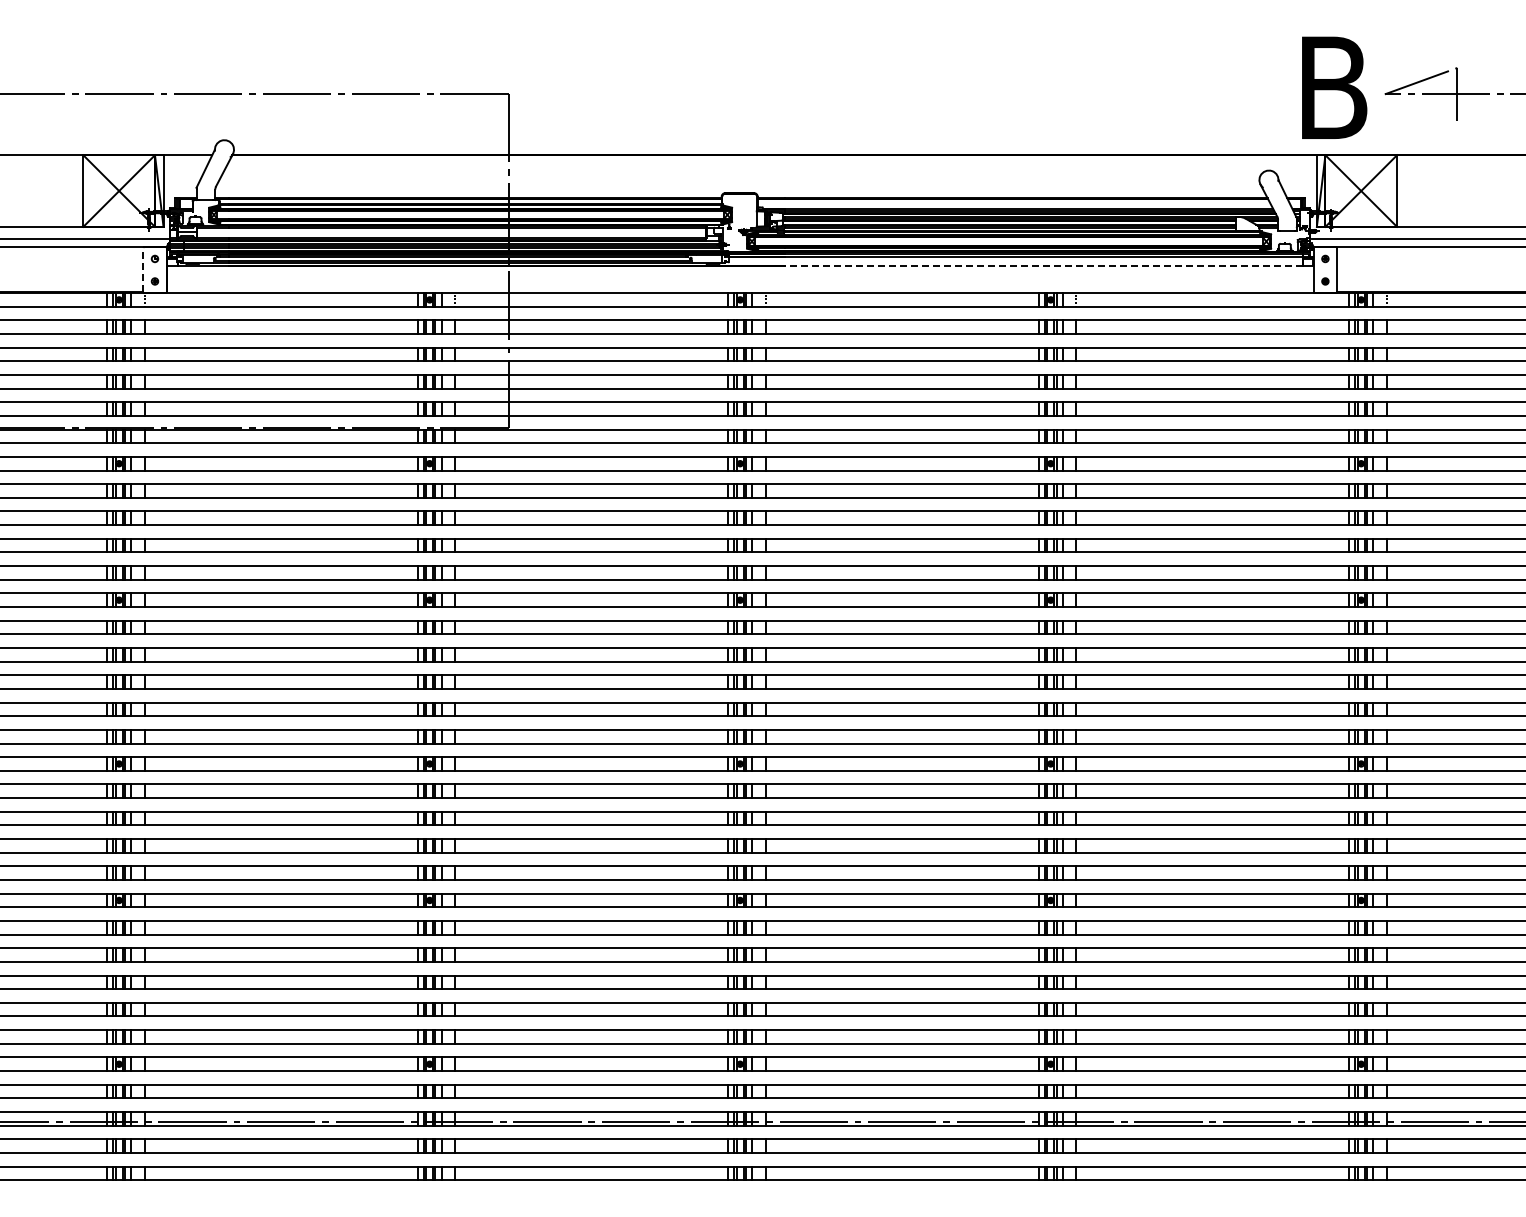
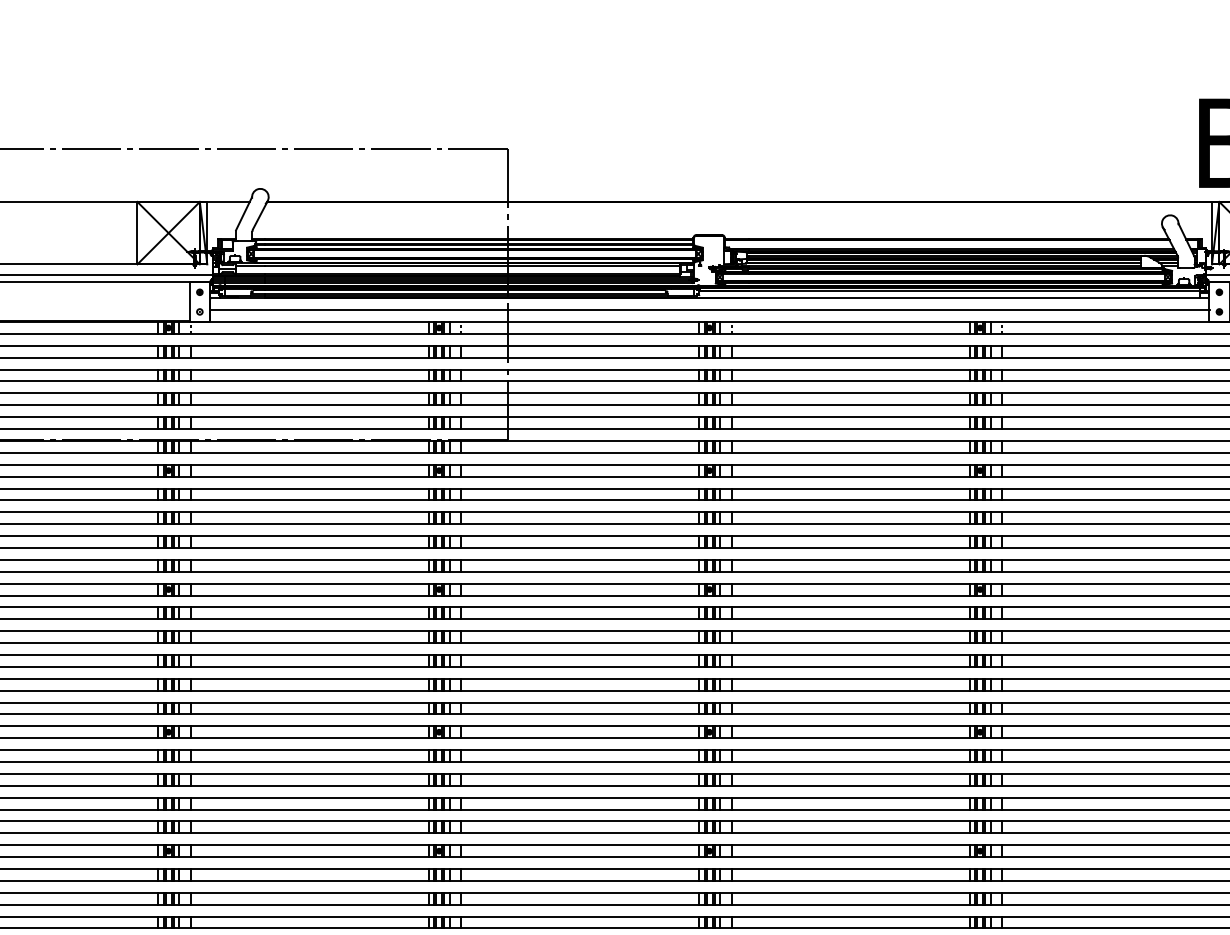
line: (1043, 265) -> (973, 298), dashed -> solid
line: (143, 269) -> (189, 301), dashed -> solid
line: (740, 279) -> (709, 310), added

